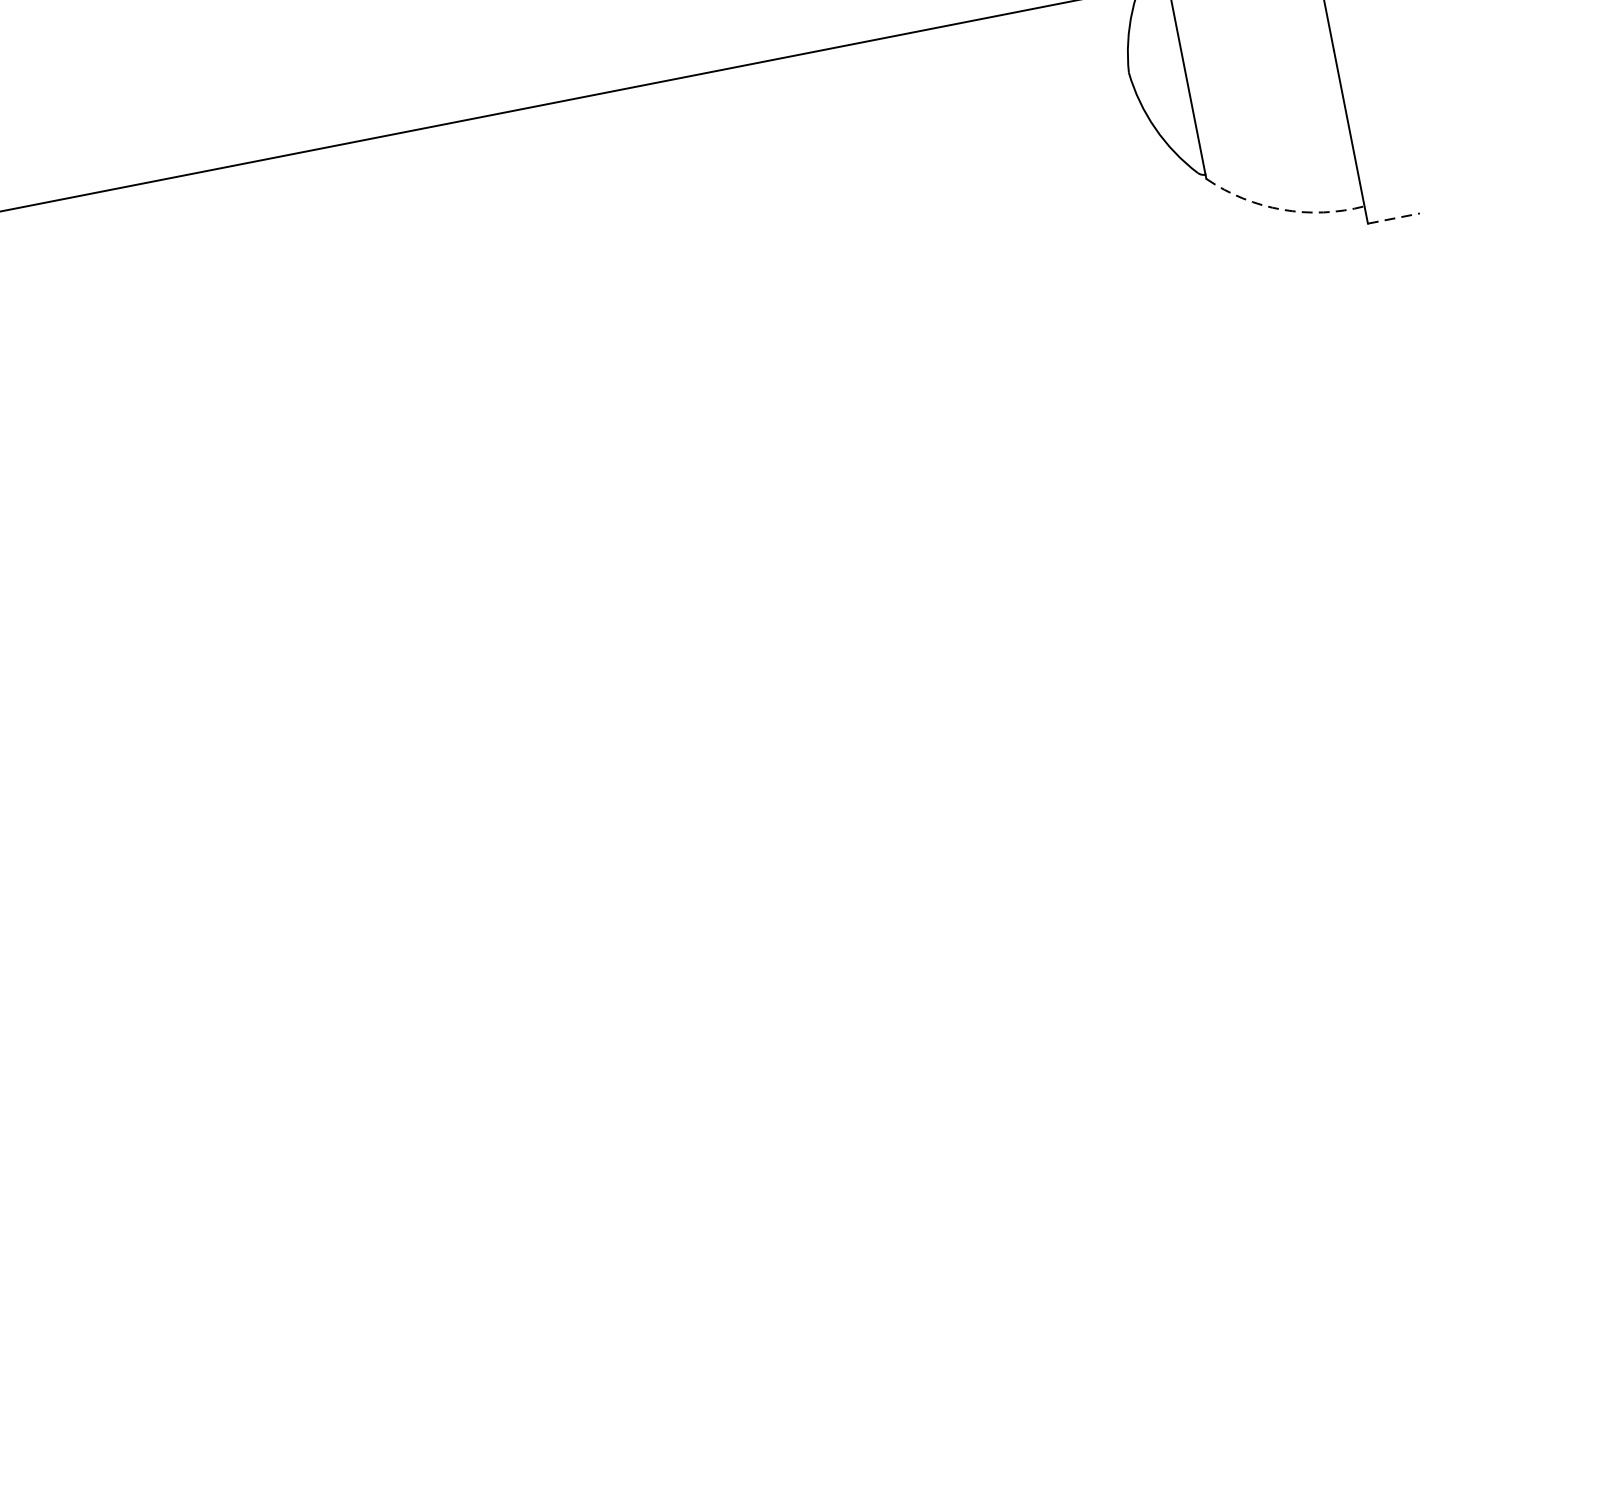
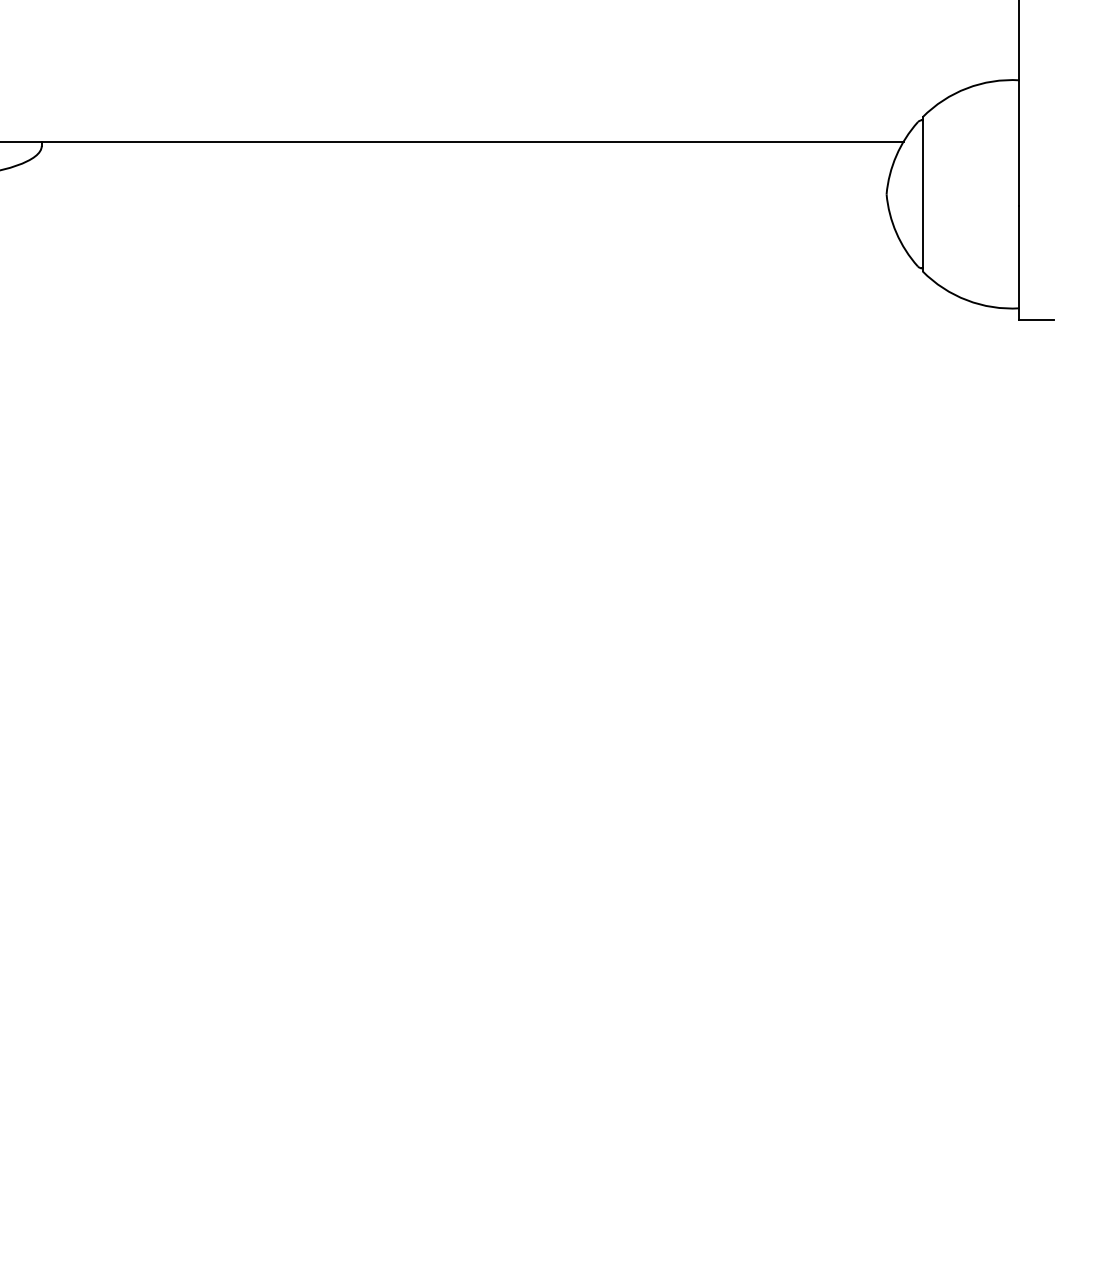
arc: (1281, 210) -> (966, 300), dashed -> solid
line: (1395, 217) -> (1037, 319), dashed -> solid

